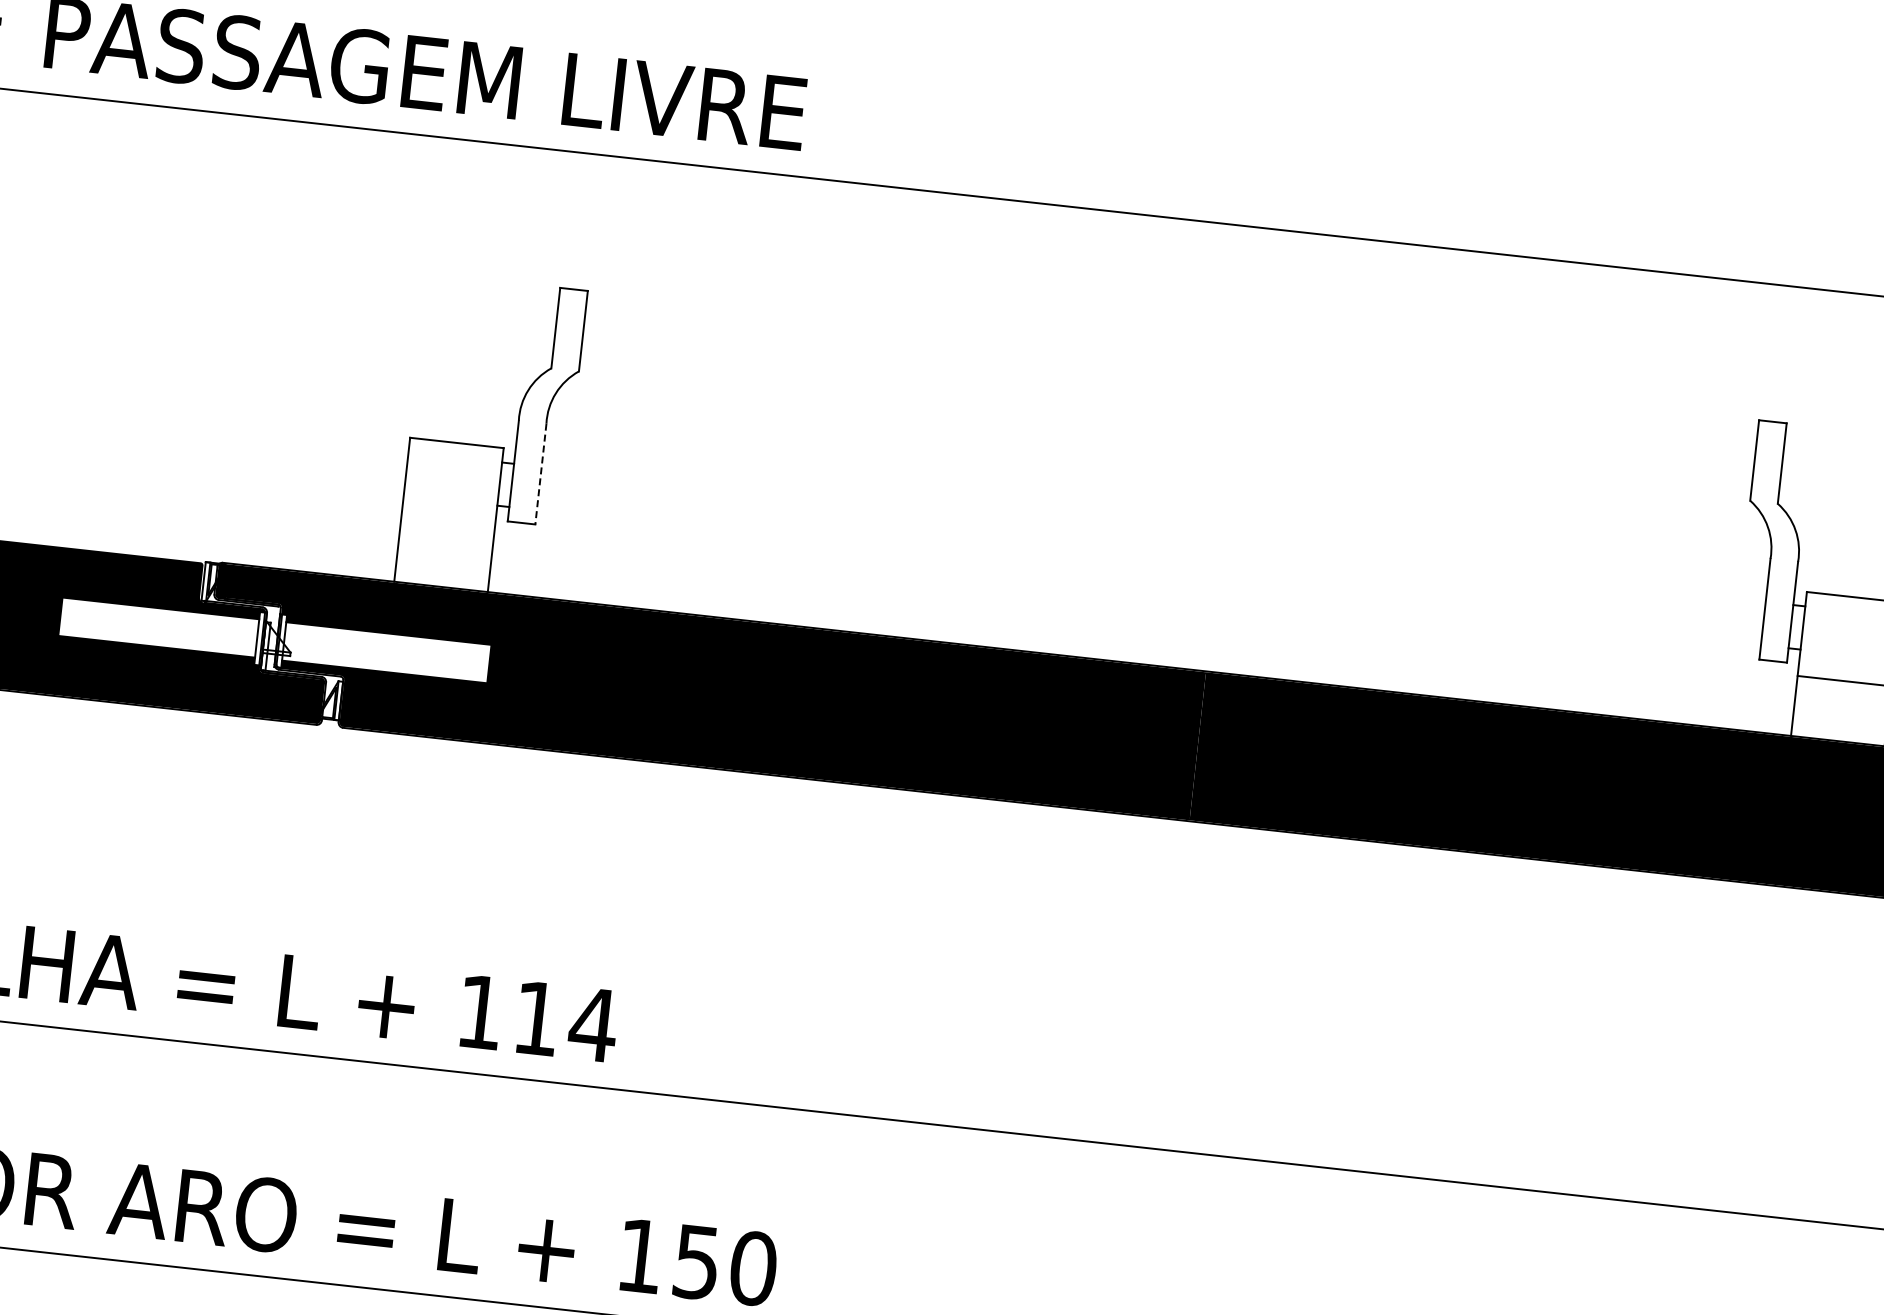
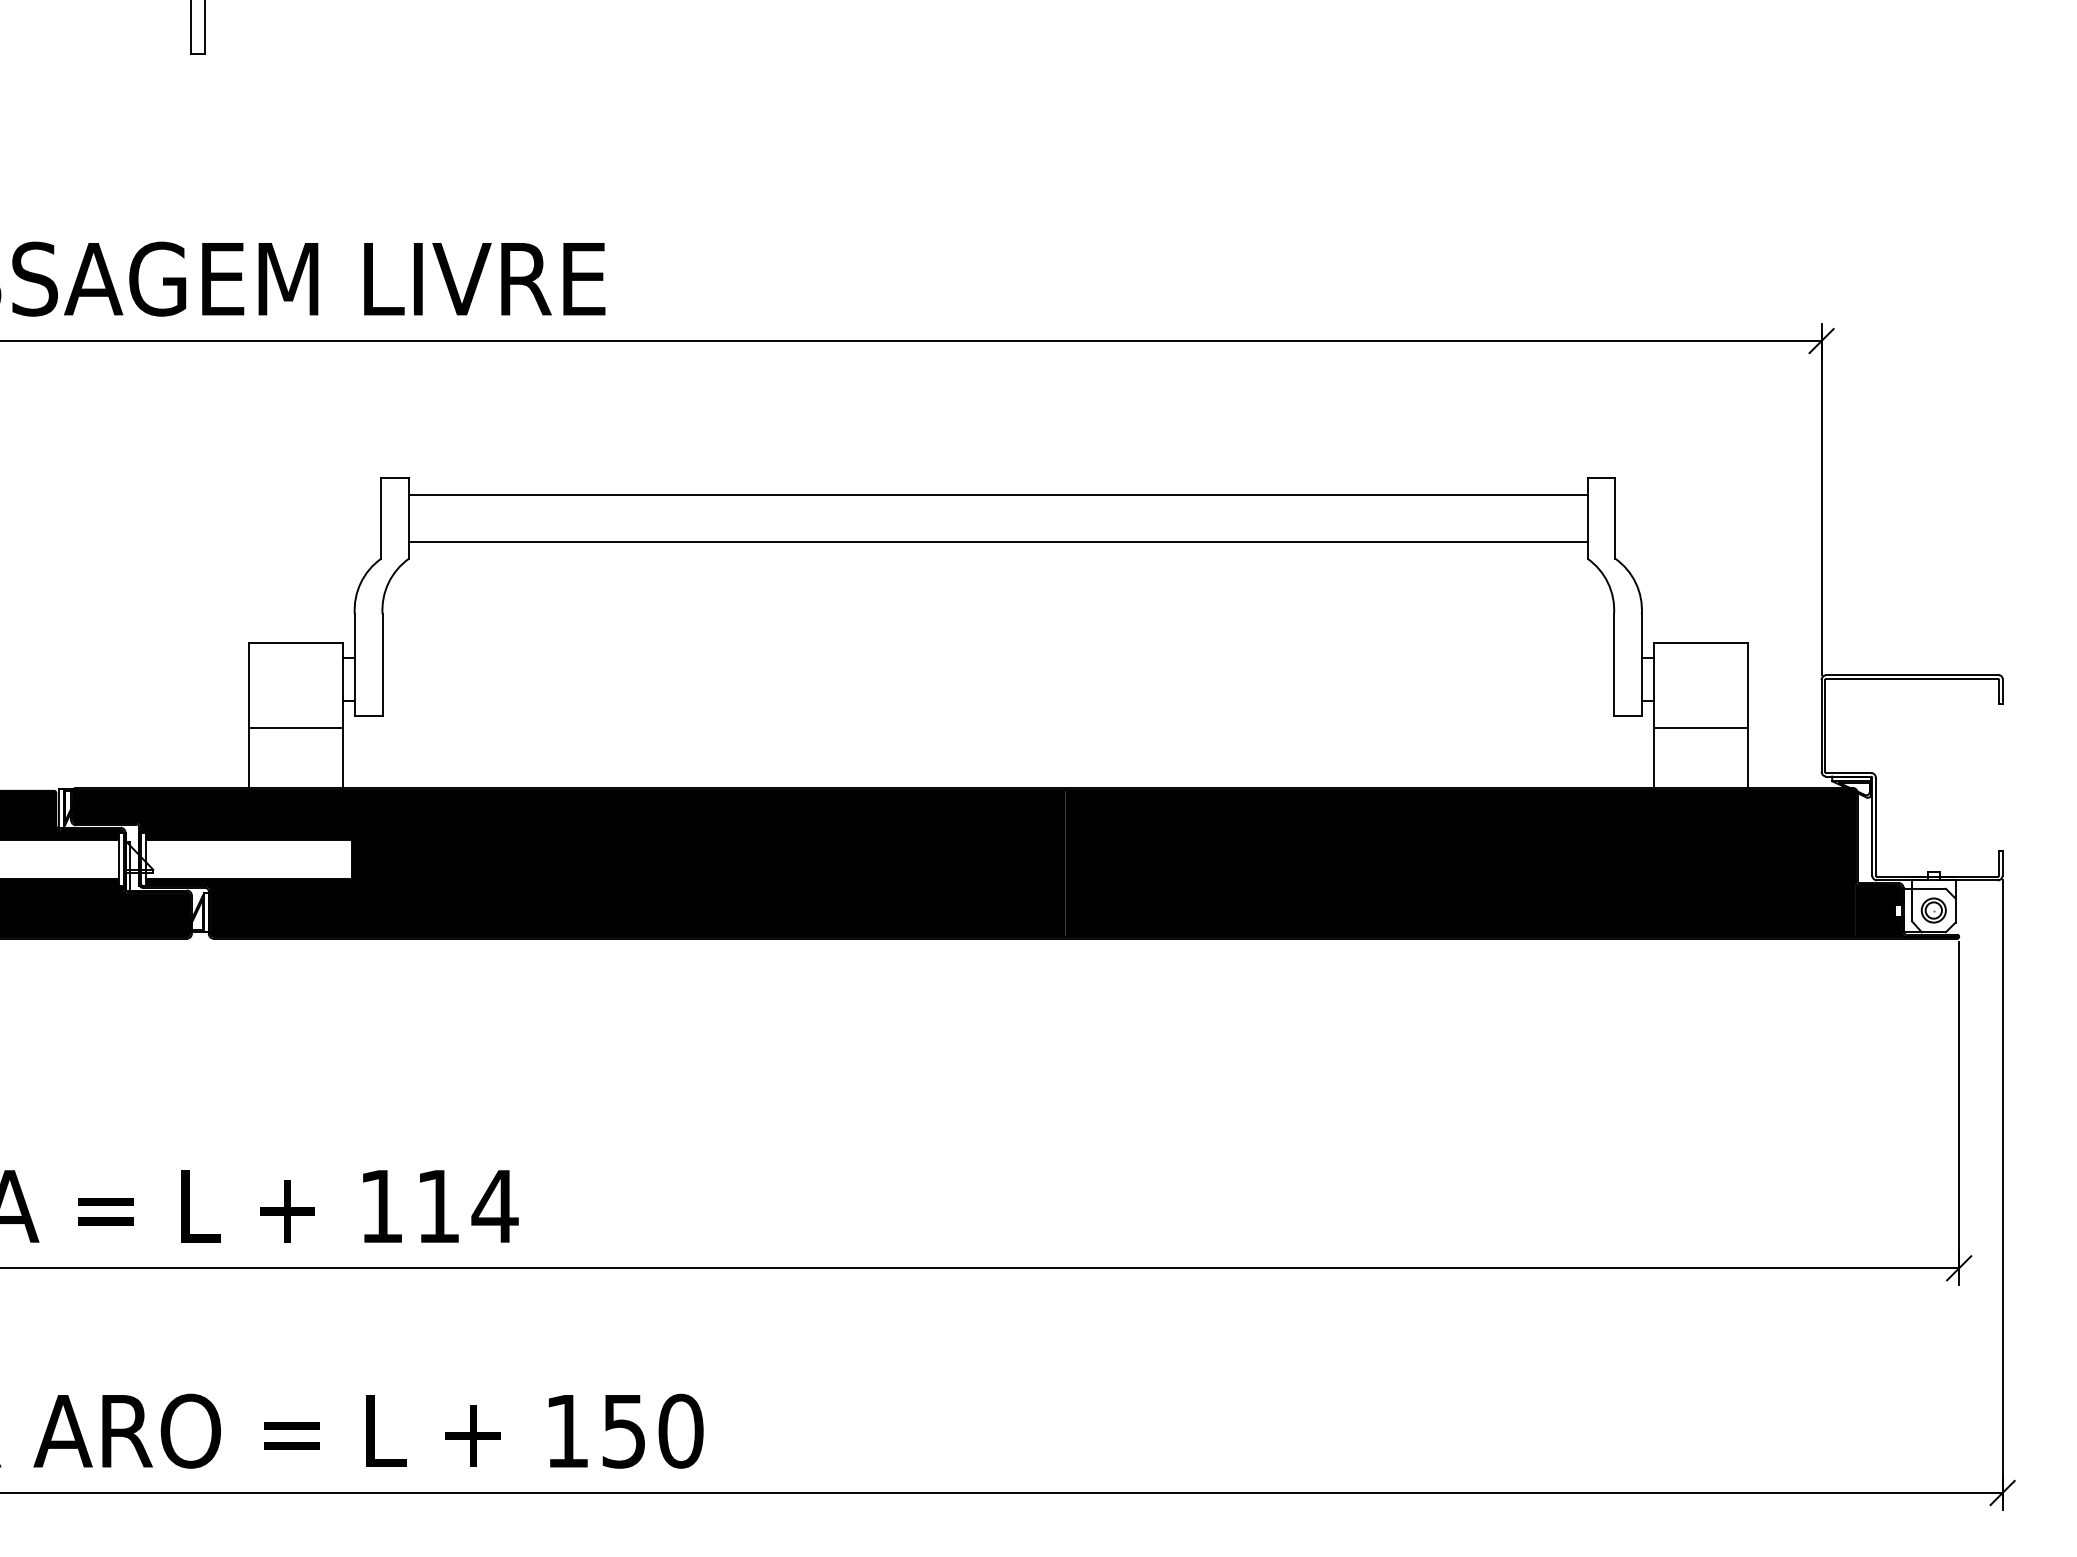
line: (1171, 372) -> (998, 494), added
line: (1166, 419) -> (998, 541), added
line: (540, 473) -> (382, 664), dashed -> solid
line: (447, 526) -> (295, 727), added

